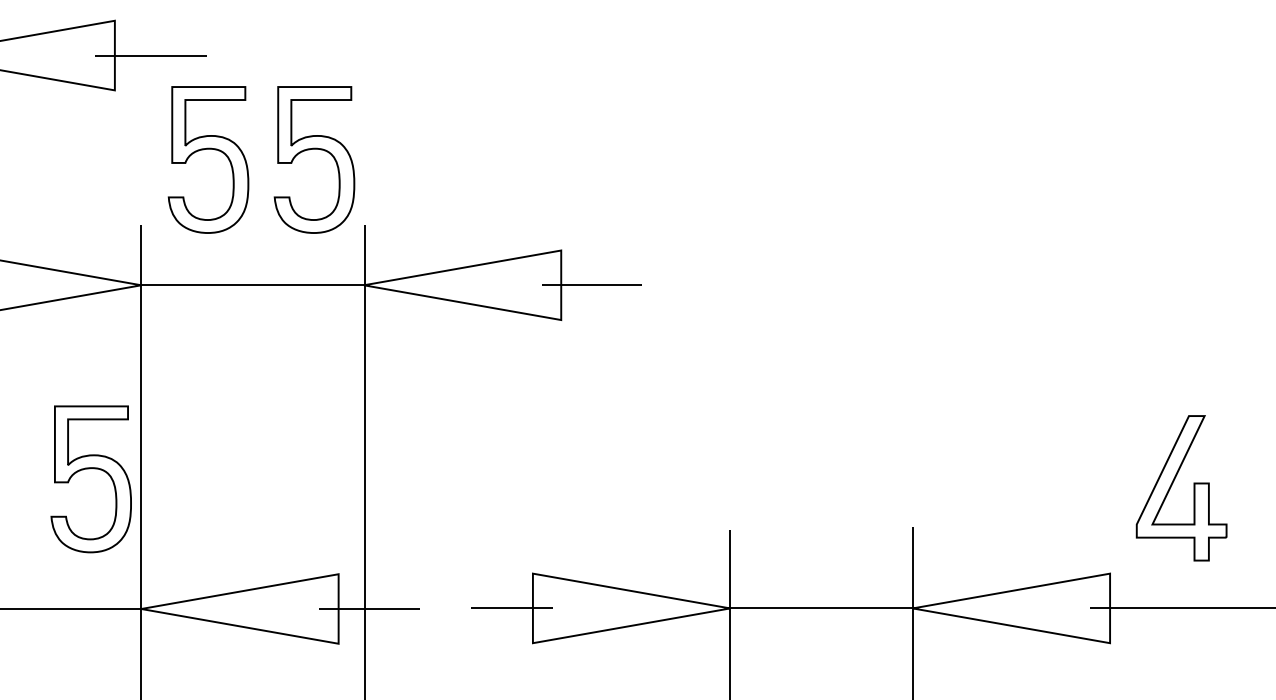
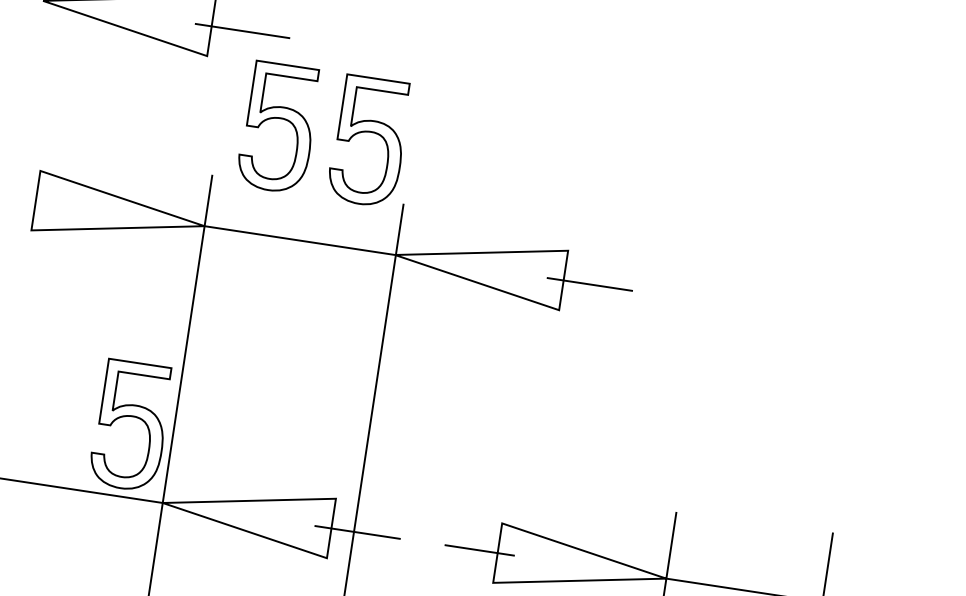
part: (89, 469) -> (130, 417), moved

